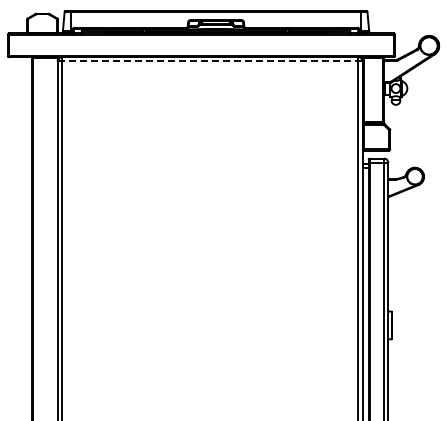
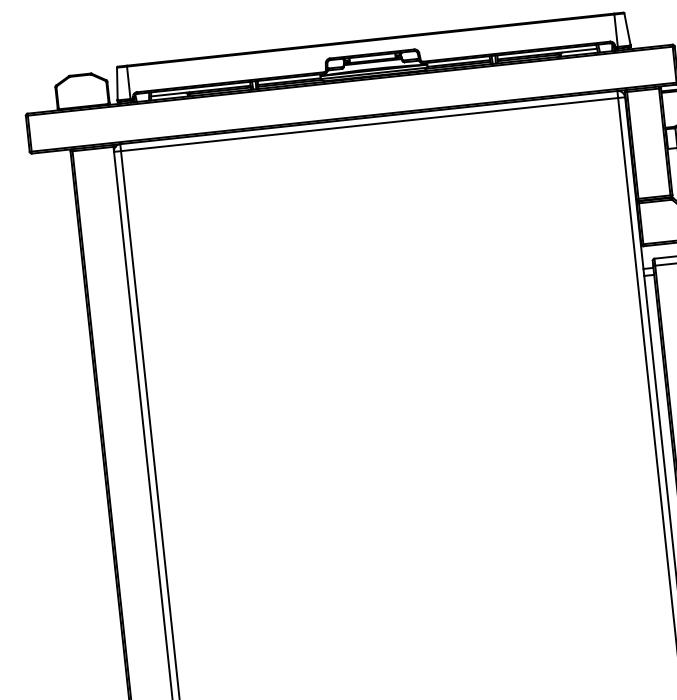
line: (210, 61) -> (370, 124), dashed -> solid

